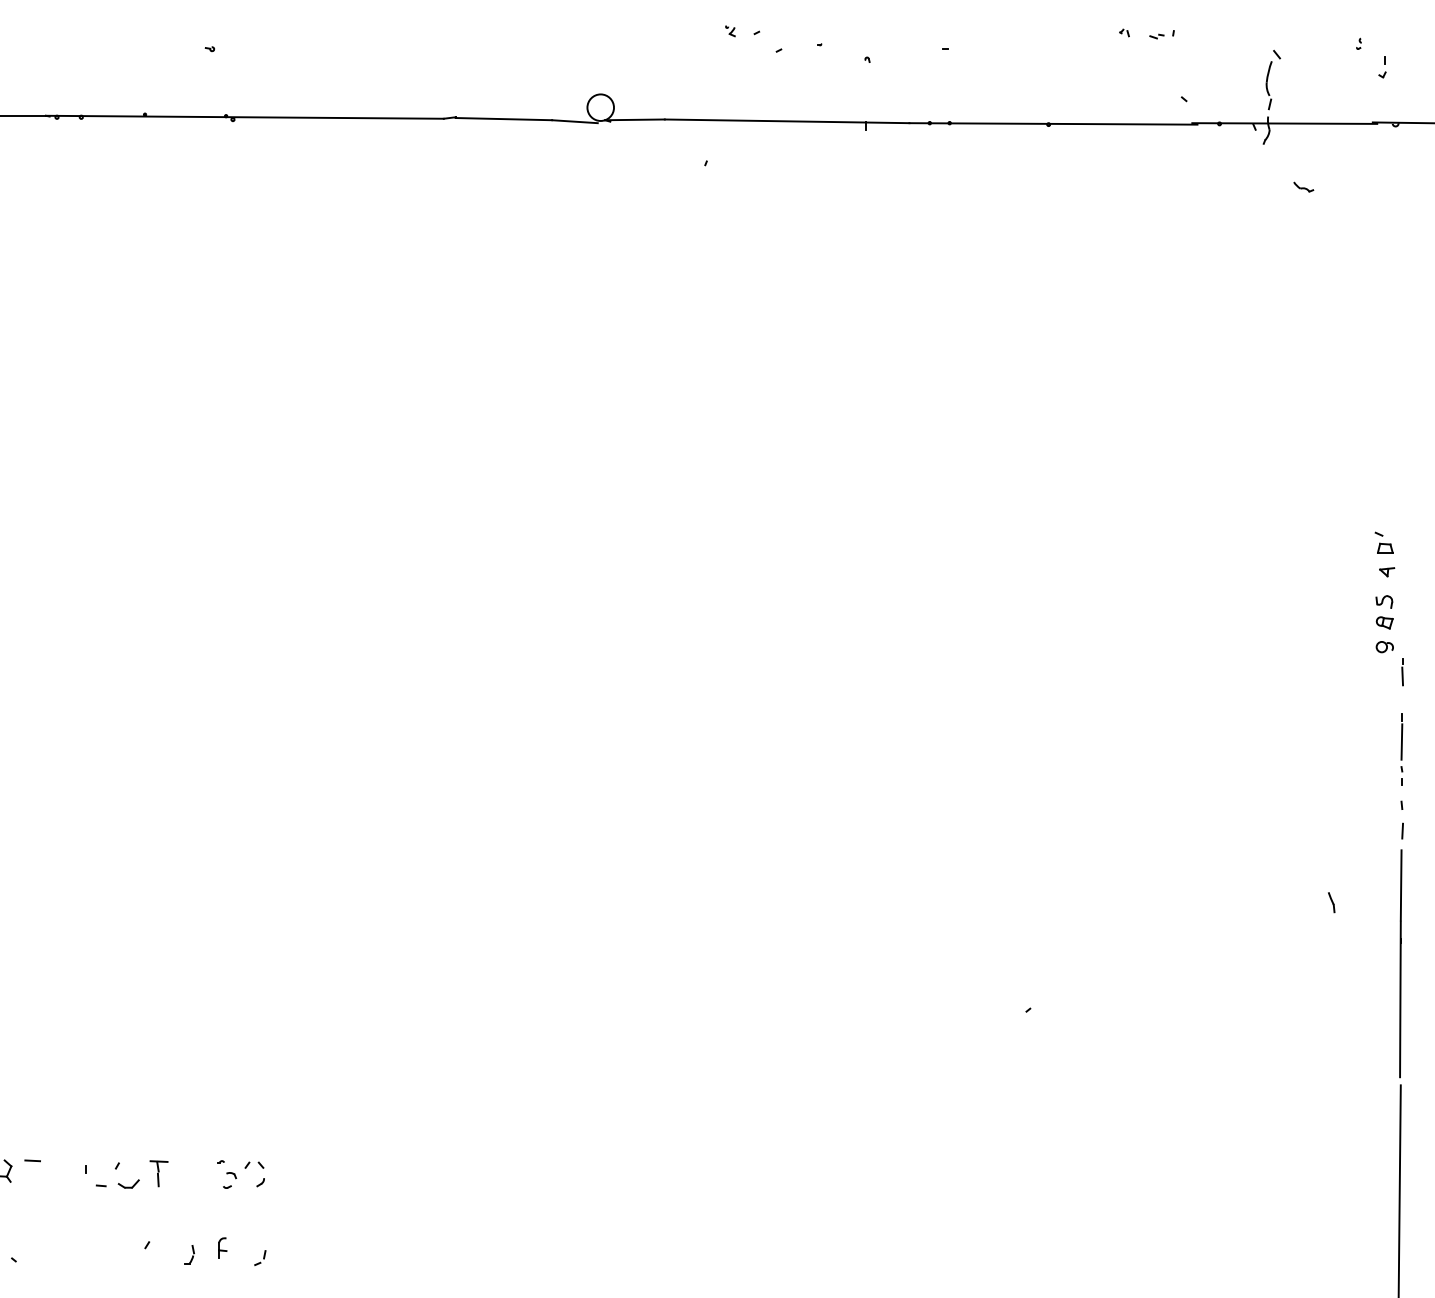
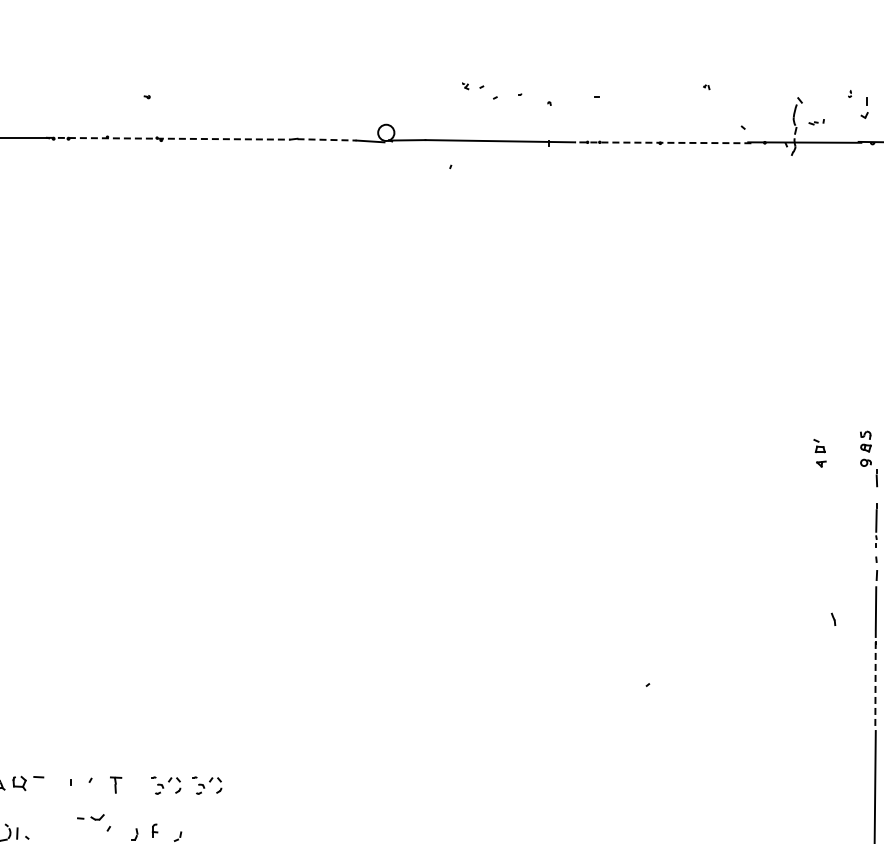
part: (1161, 35) -> (816, 122), moved
part: (1382, 67) -> (864, 108), size x1.6
line: (244, 116) -> (168, 138), solid -> dashed
line: (504, 118) -> (327, 139), solid -> dashed
line: (1052, 123) -> (662, 142), solid -> dashed
part: (1303, 187) -> (816, 181), removed
part: (1383, 554) -> (819, 453), moved
line: (1400, 999) -> (875, 678), solid -> dashed
part: (308, 1174) -> (207, 785), added
part: (117, 1184) -> (90, 817), moved

